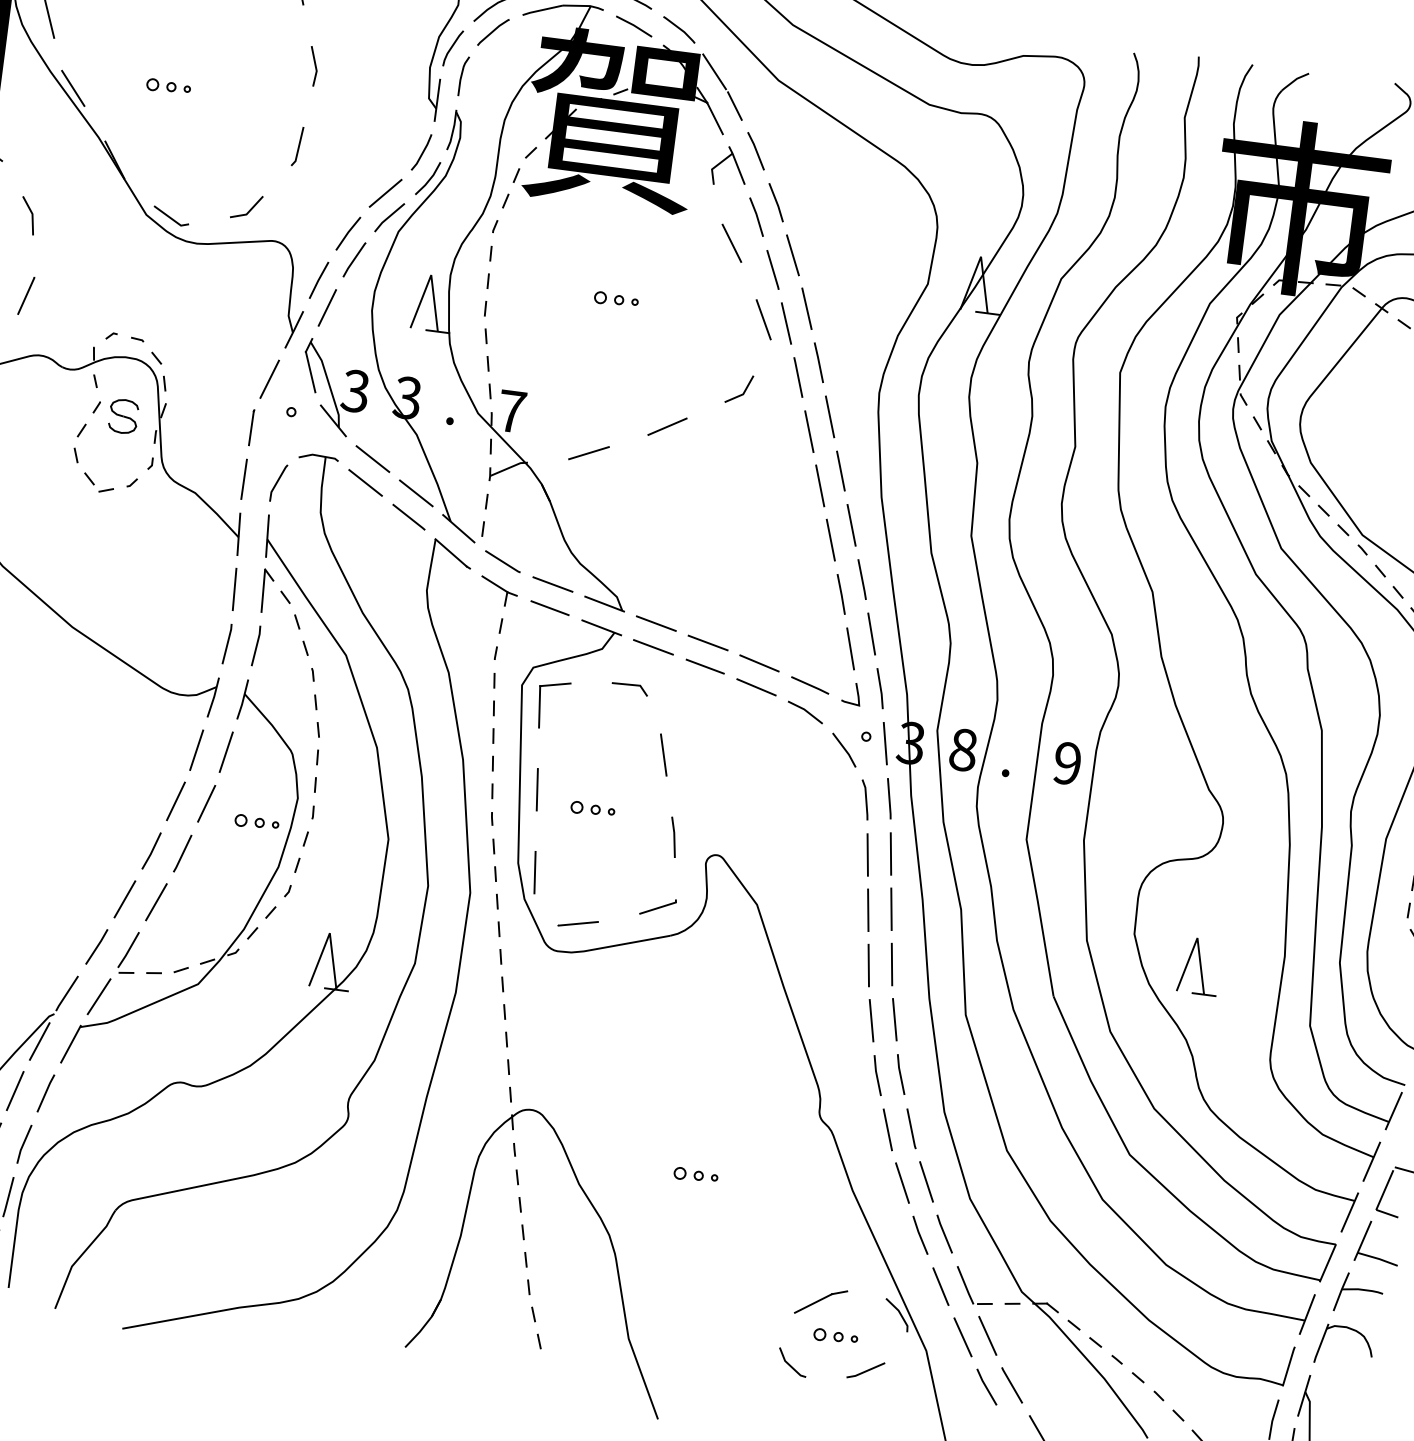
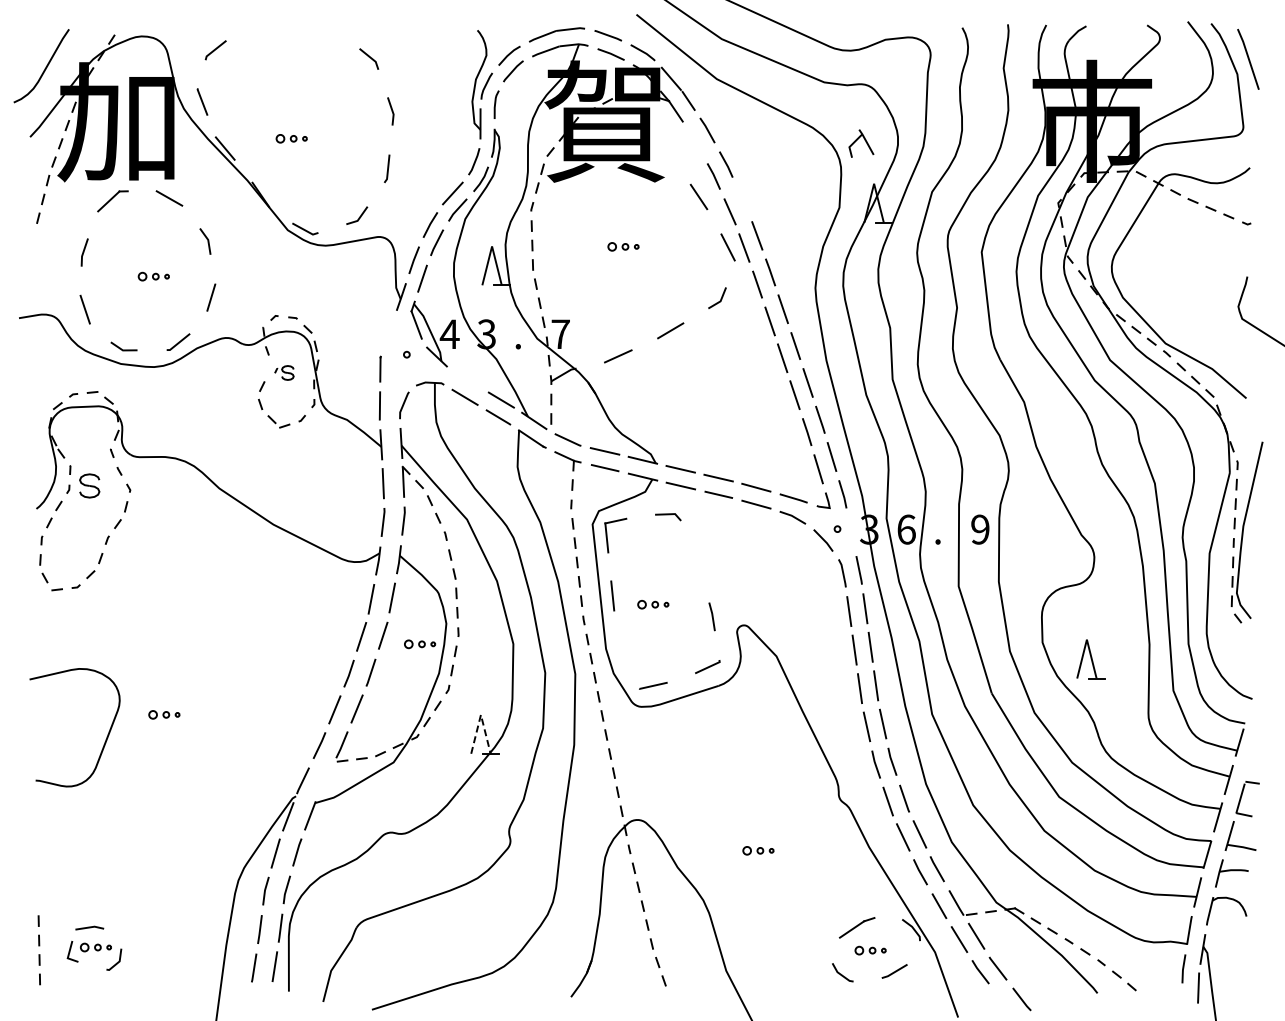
part: (729, 166) -> (861, 143), moved
line: (792, 254) -> (742, 199), removed
line: (269, 378) -> (388, 333), removed
text: (355, 391) -> (449, 334), 3 -> 4
part: (115, 414) -> (284, 372), size x0.6
line: (372, 458) -> (467, 379), removed
line: (885, 742) -> (851, 531), removed
text: (963, 749) -> (906, 529), 8 -> 6
line: (663, 755) -> (697, 560), removed
line: (534, 871) -> (618, 653), removed
line: (329, 932) -> (480, 714), solid -> dashed
line: (98, 997) -> (325, 780), removed

